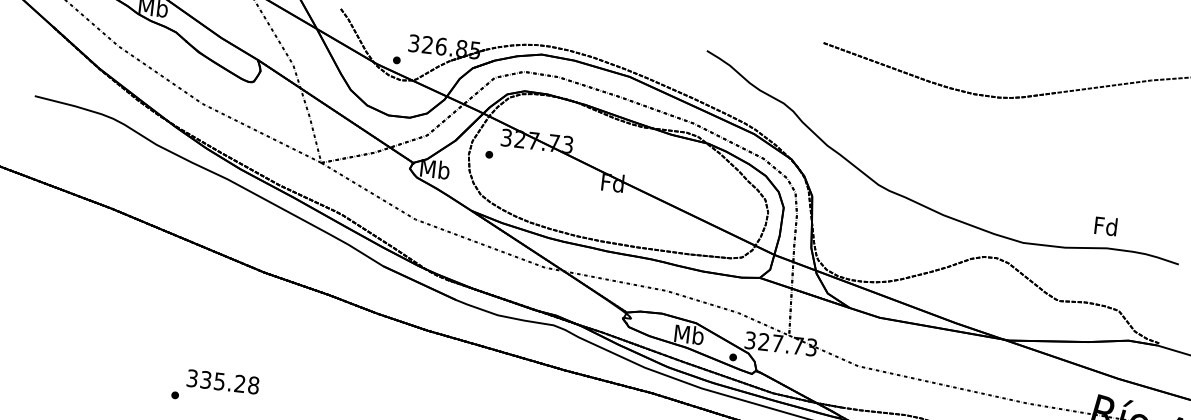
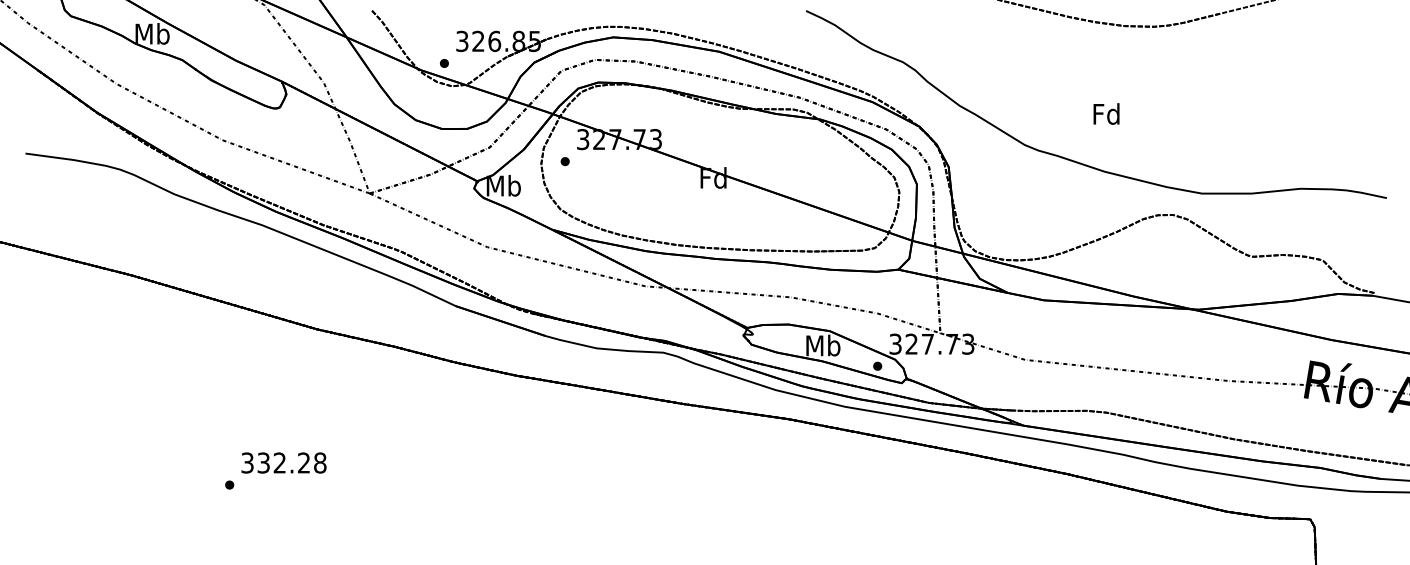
text: (1105, 225) -> (1106, 113), moved
text: (219, 381) -> (279, 462), 335.28 -> 332.28

